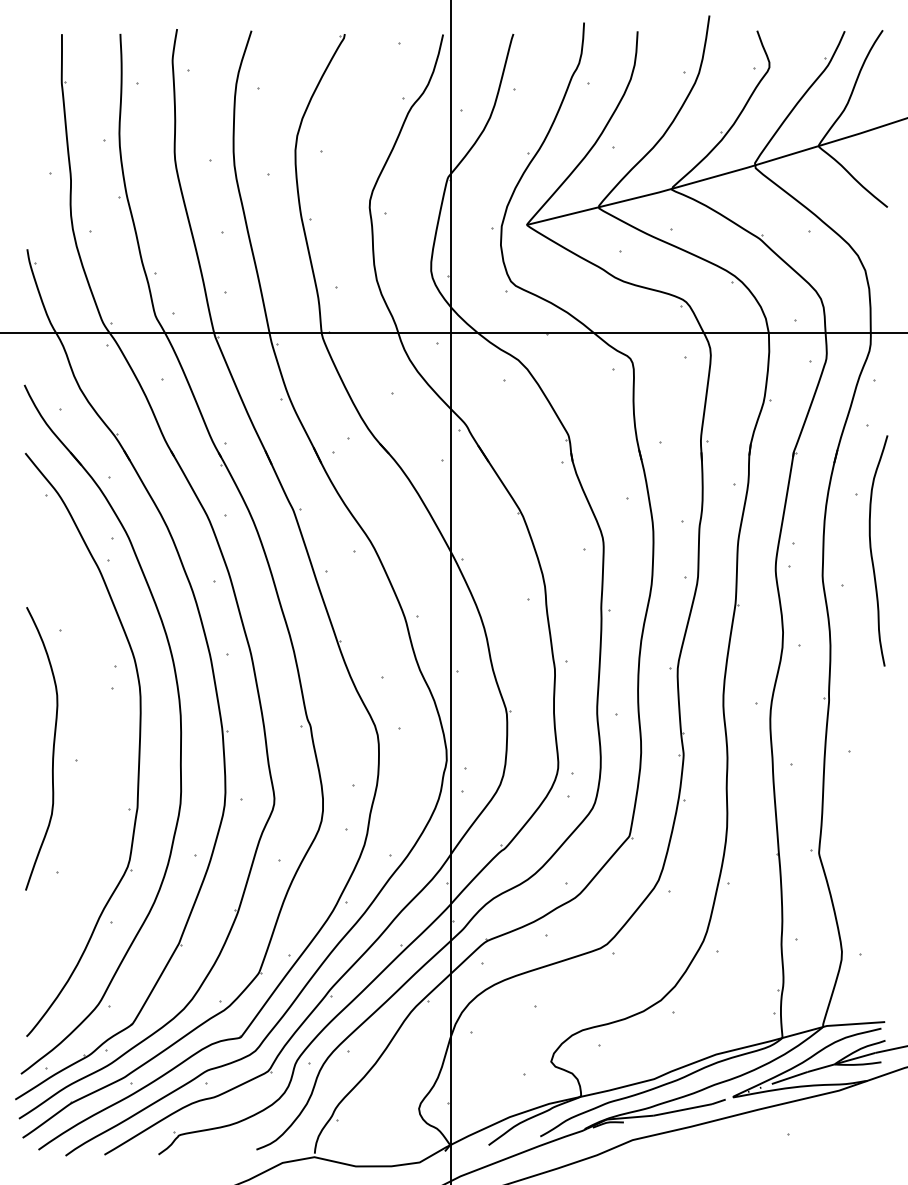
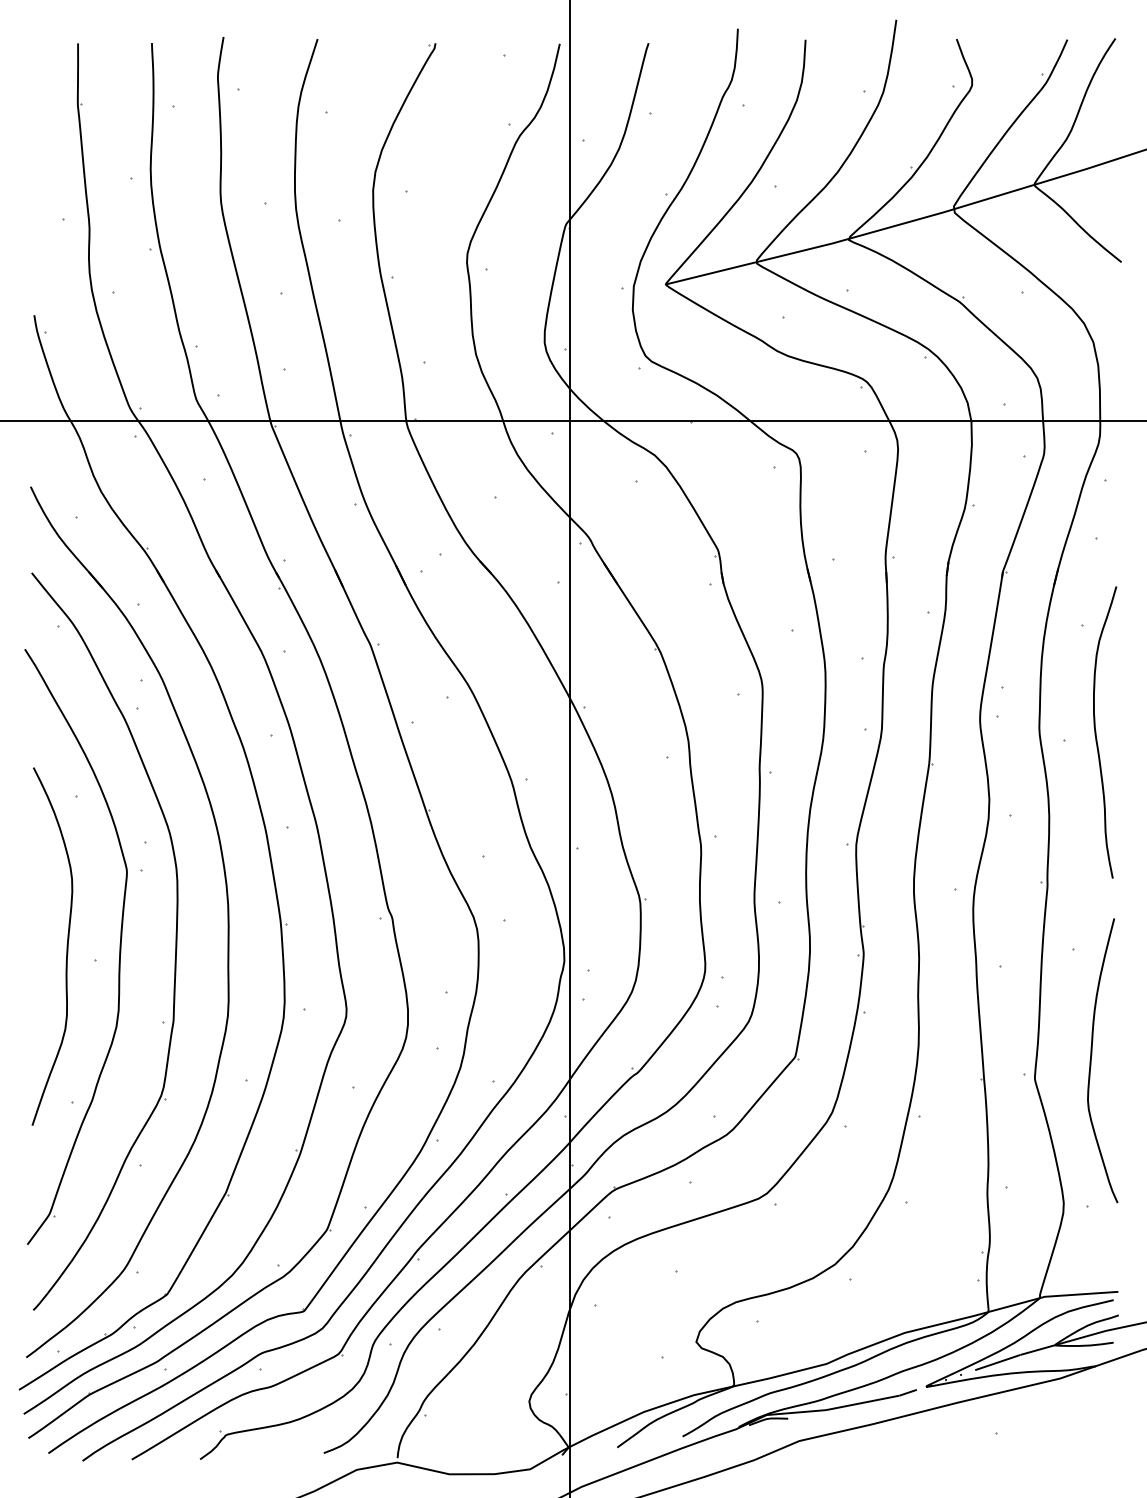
curve: (871, 550) -> (1096, 732), moved
part: (94, 748) -> (119, 946), added
curve: (863, 838) -> (1091, 1060), added

